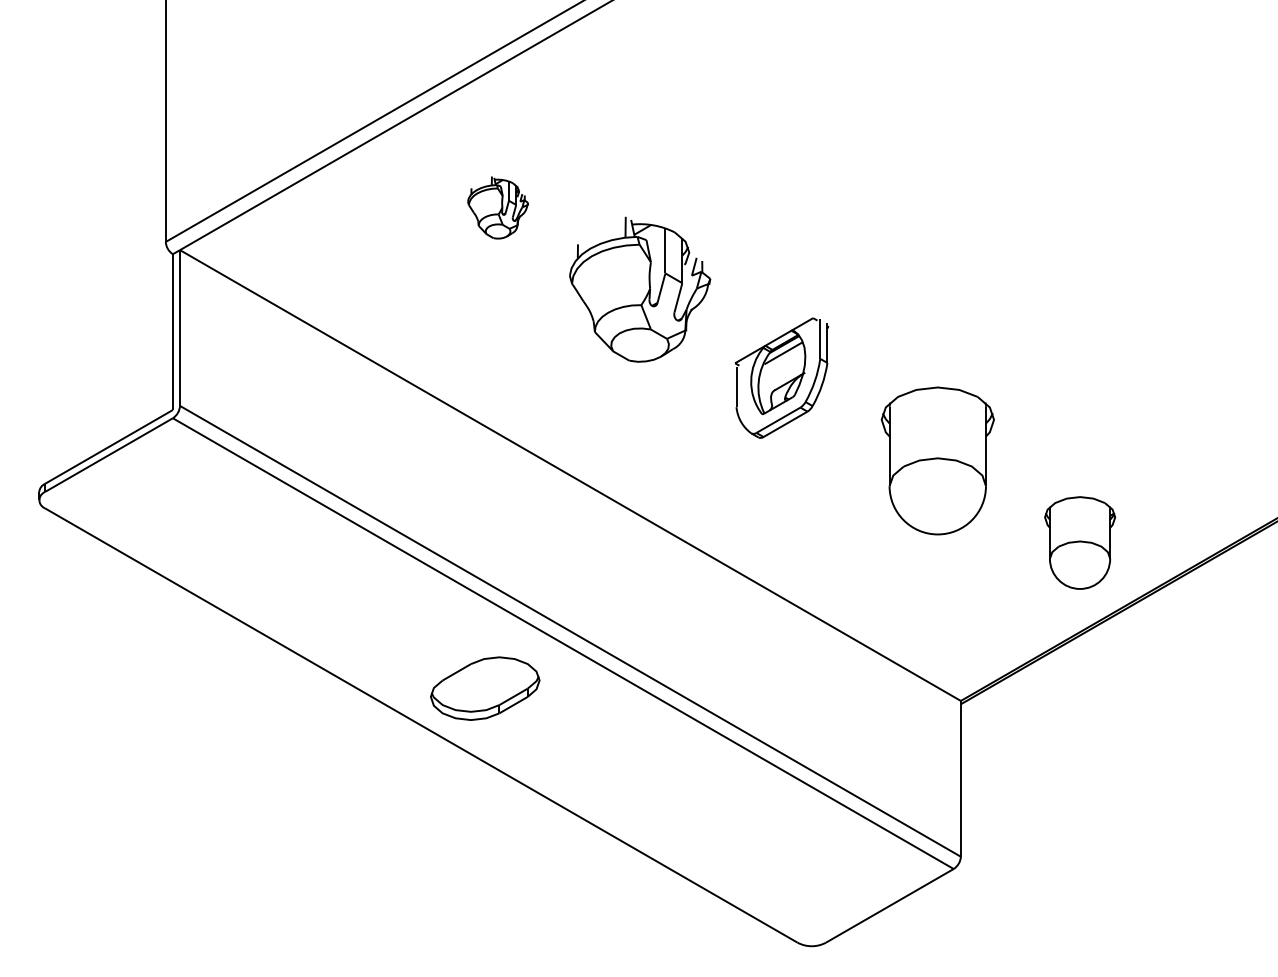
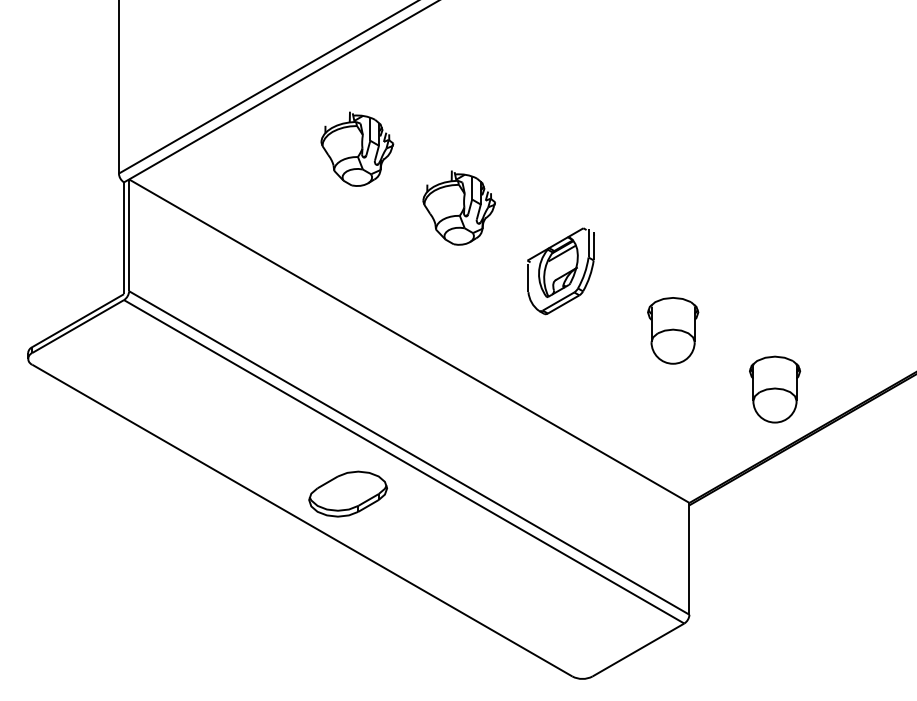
part: (498, 206) -> (357, 148), size x1.67
part: (639, 289) -> (458, 207), size x0.71
part: (938, 460) -> (673, 330), size x0.62

